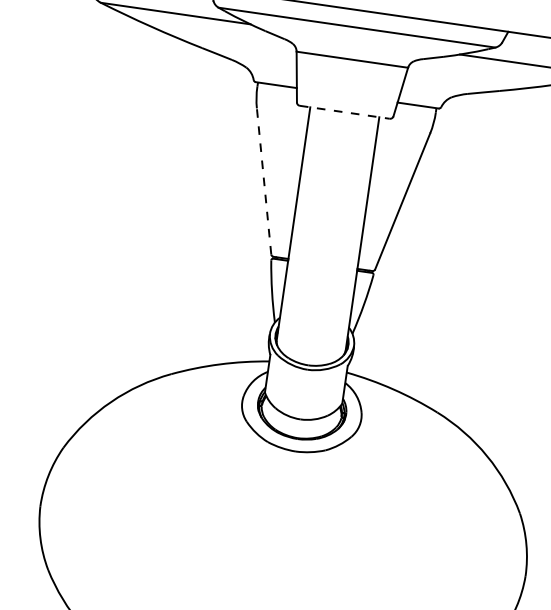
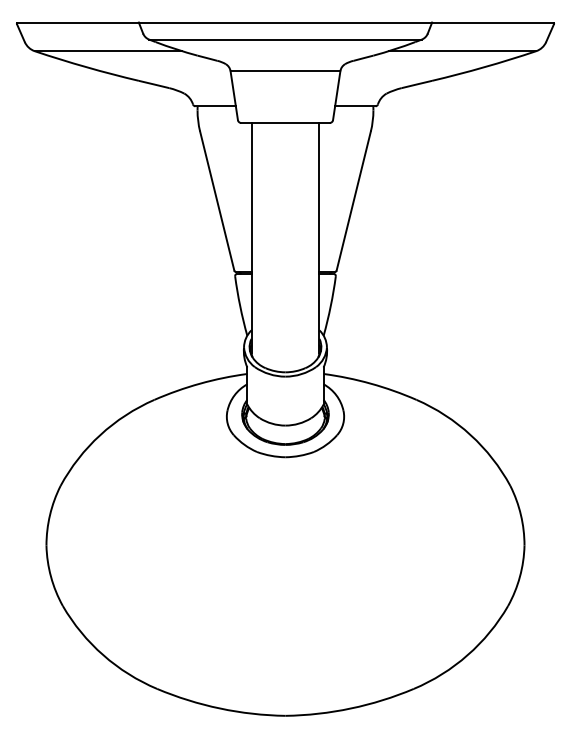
line: (344, 111) -> (285, 122), dashed -> solid
line: (264, 181) -> (217, 200), dashed -> solid

